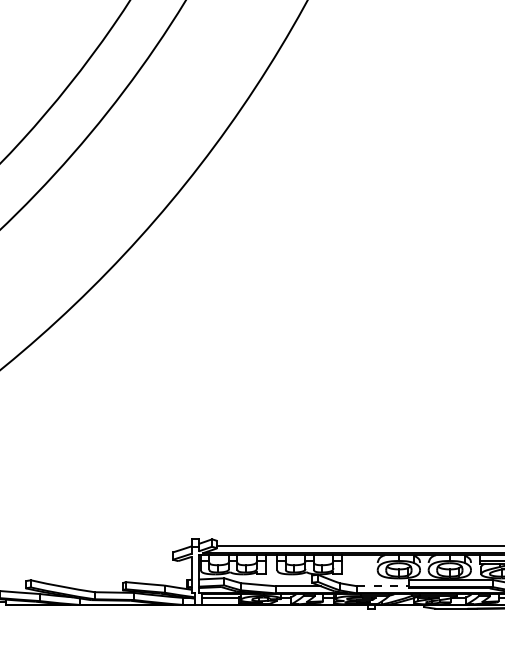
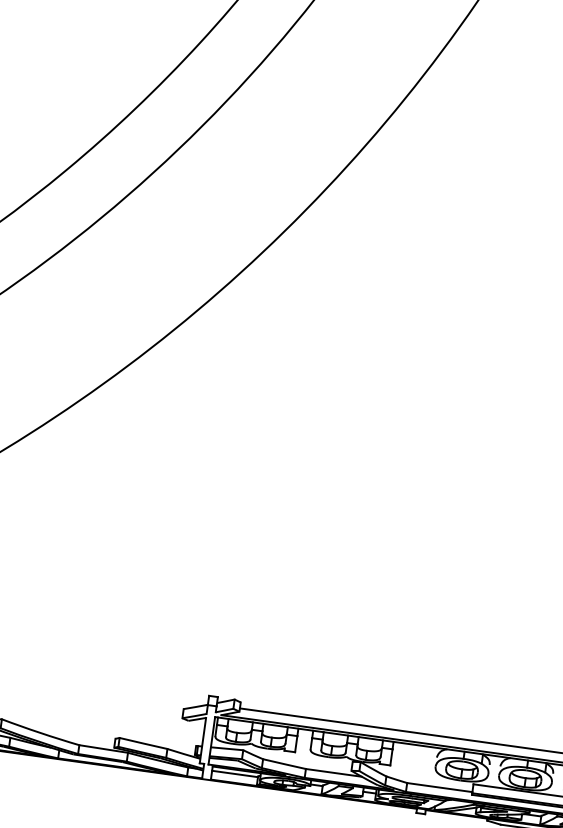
line: (383, 586) -> (440, 787), dashed -> solid

